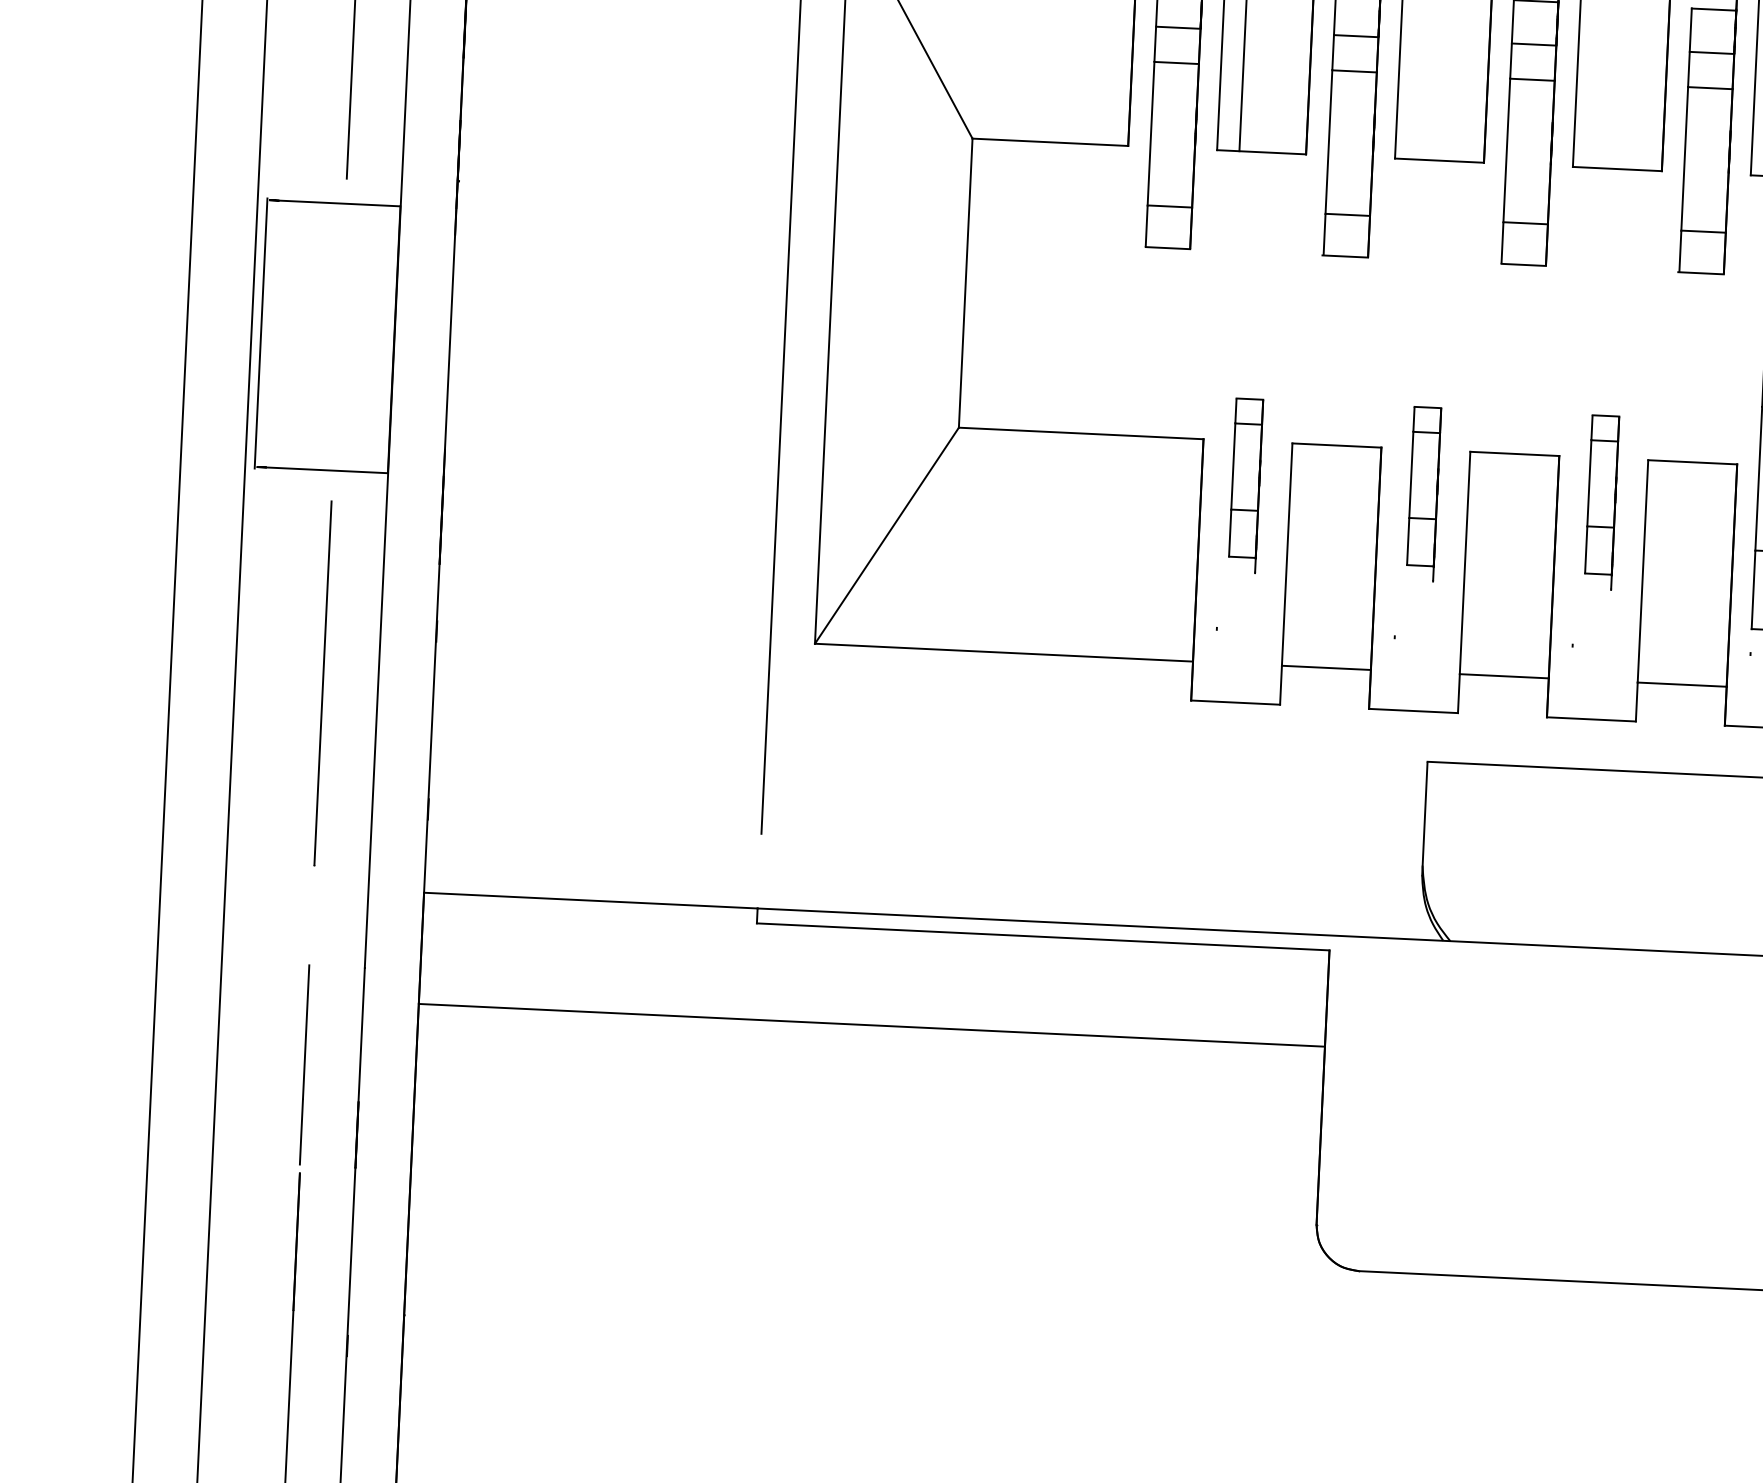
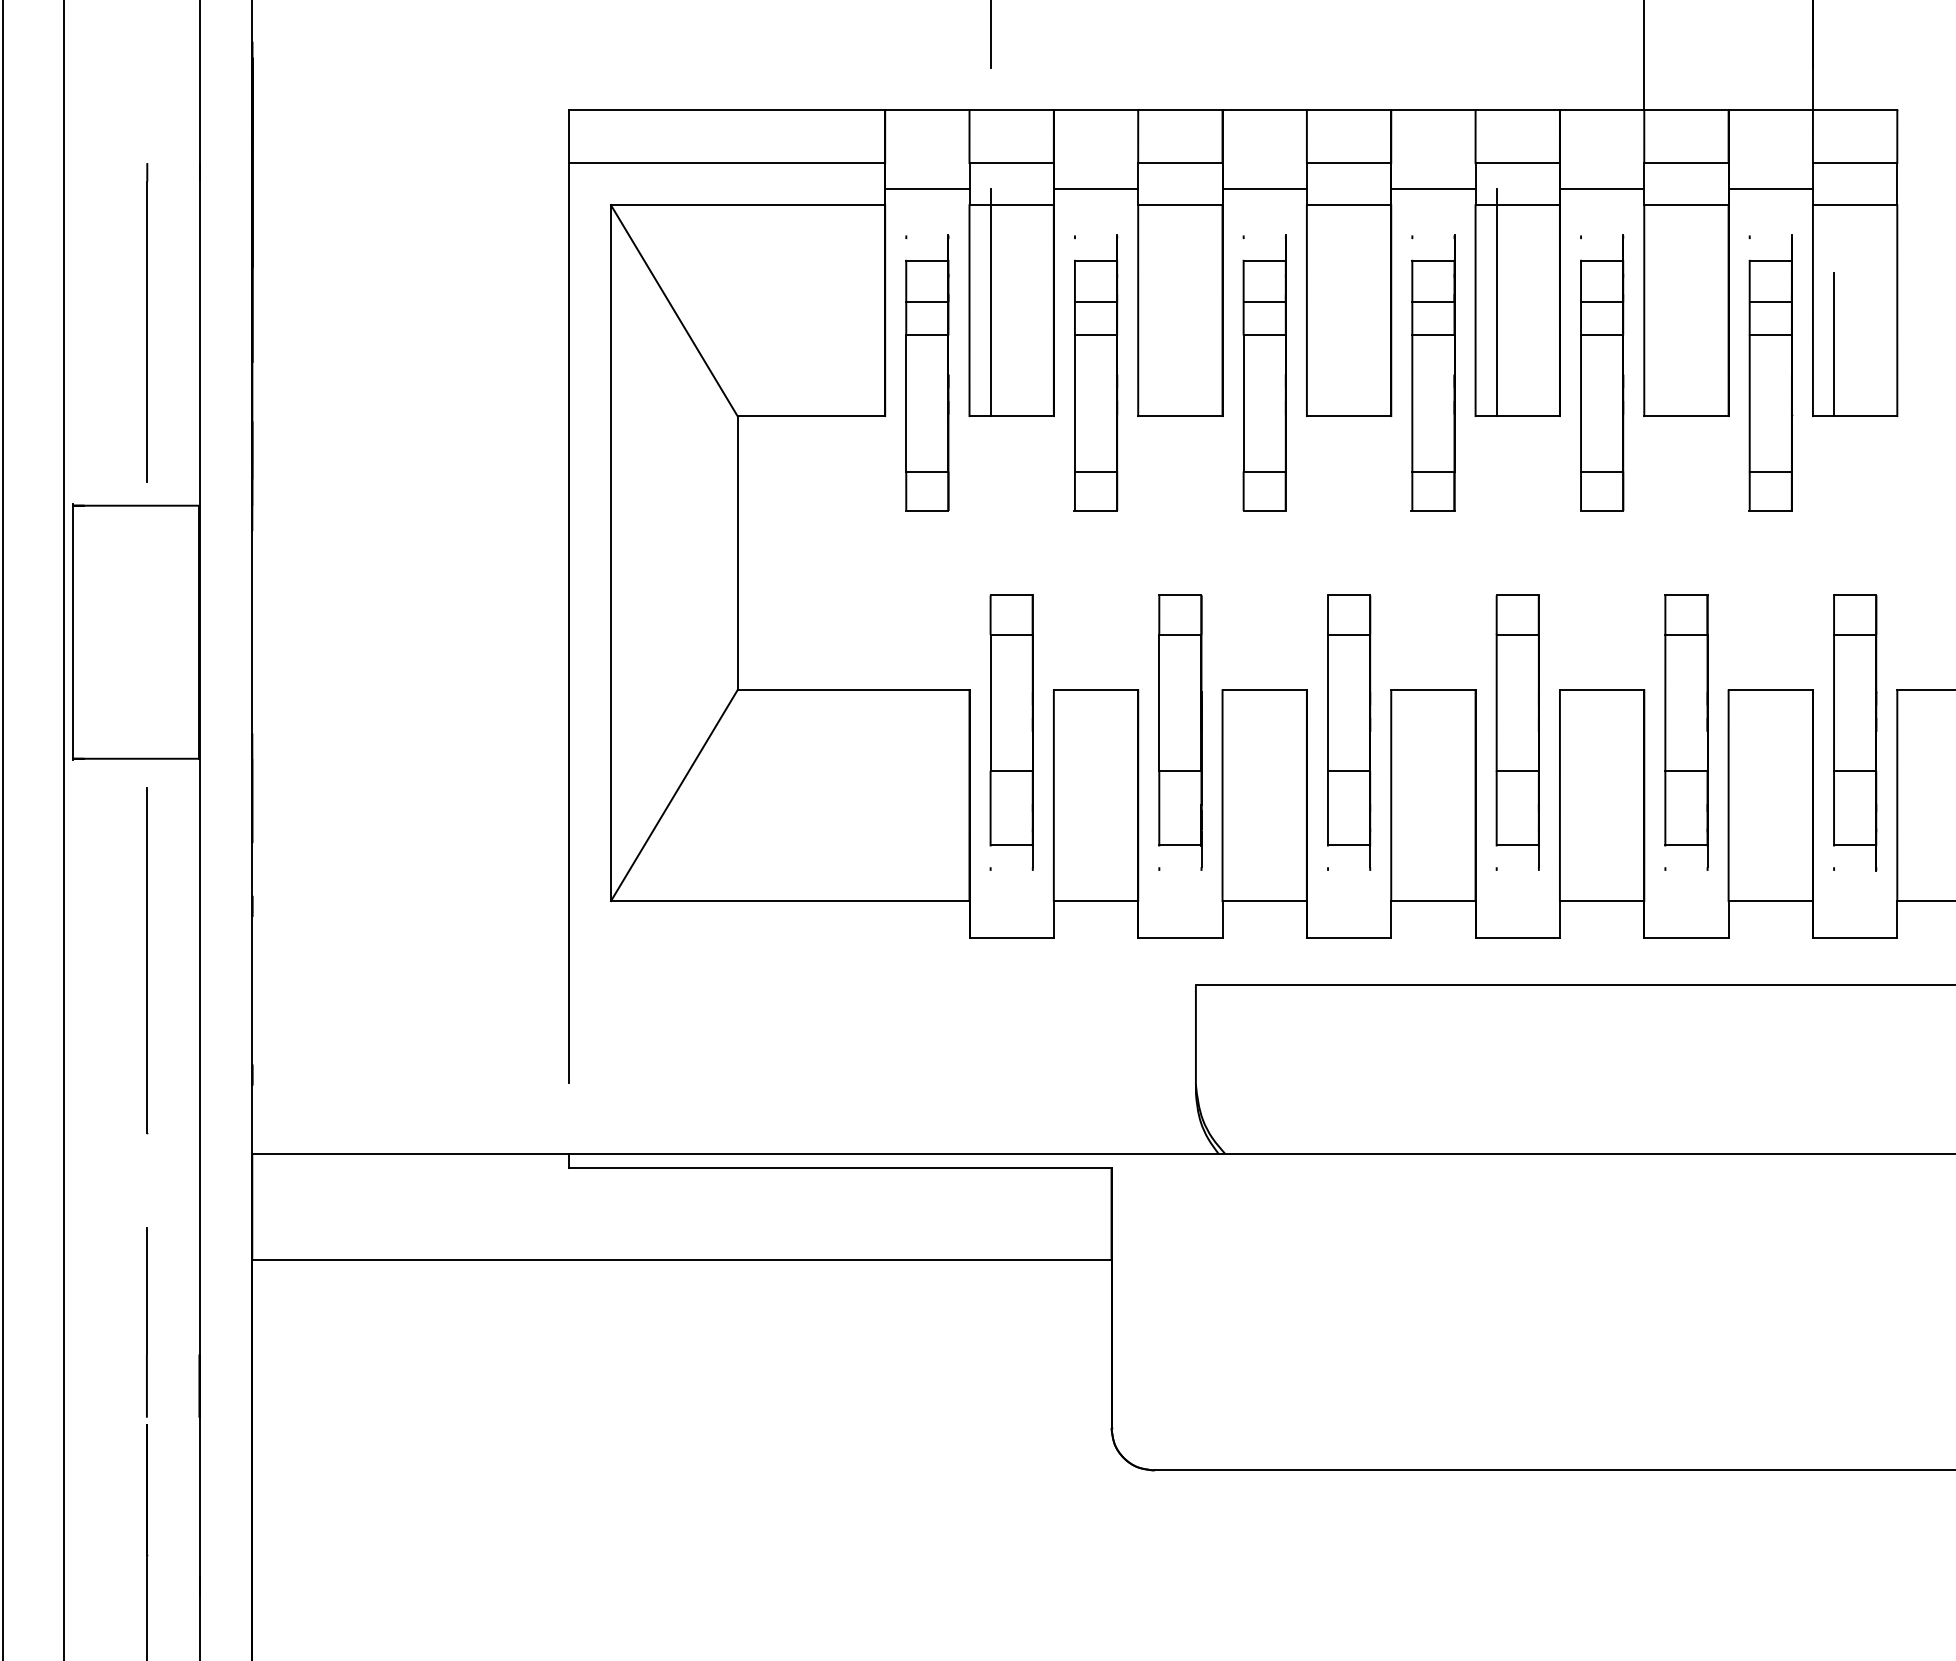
part: (1245, 485) -> (1011, 732), size x1.67
part: (1423, 494) -> (1180, 732), size x1.67
part: (1602, 502) -> (1349, 732), size x1.67

